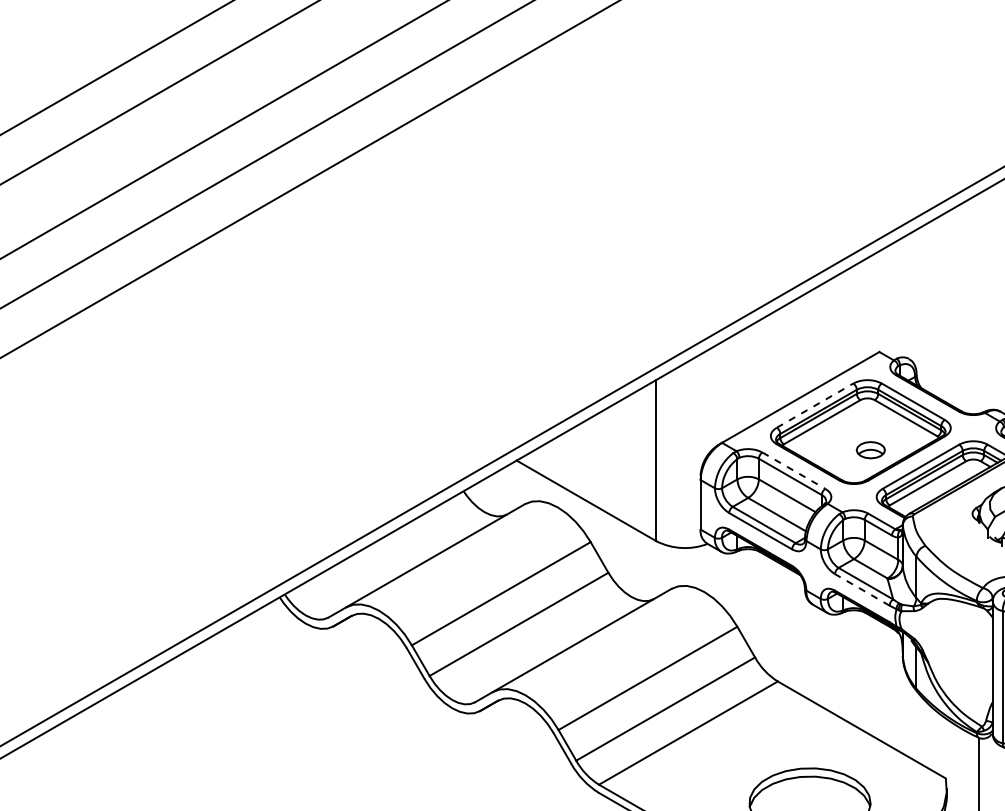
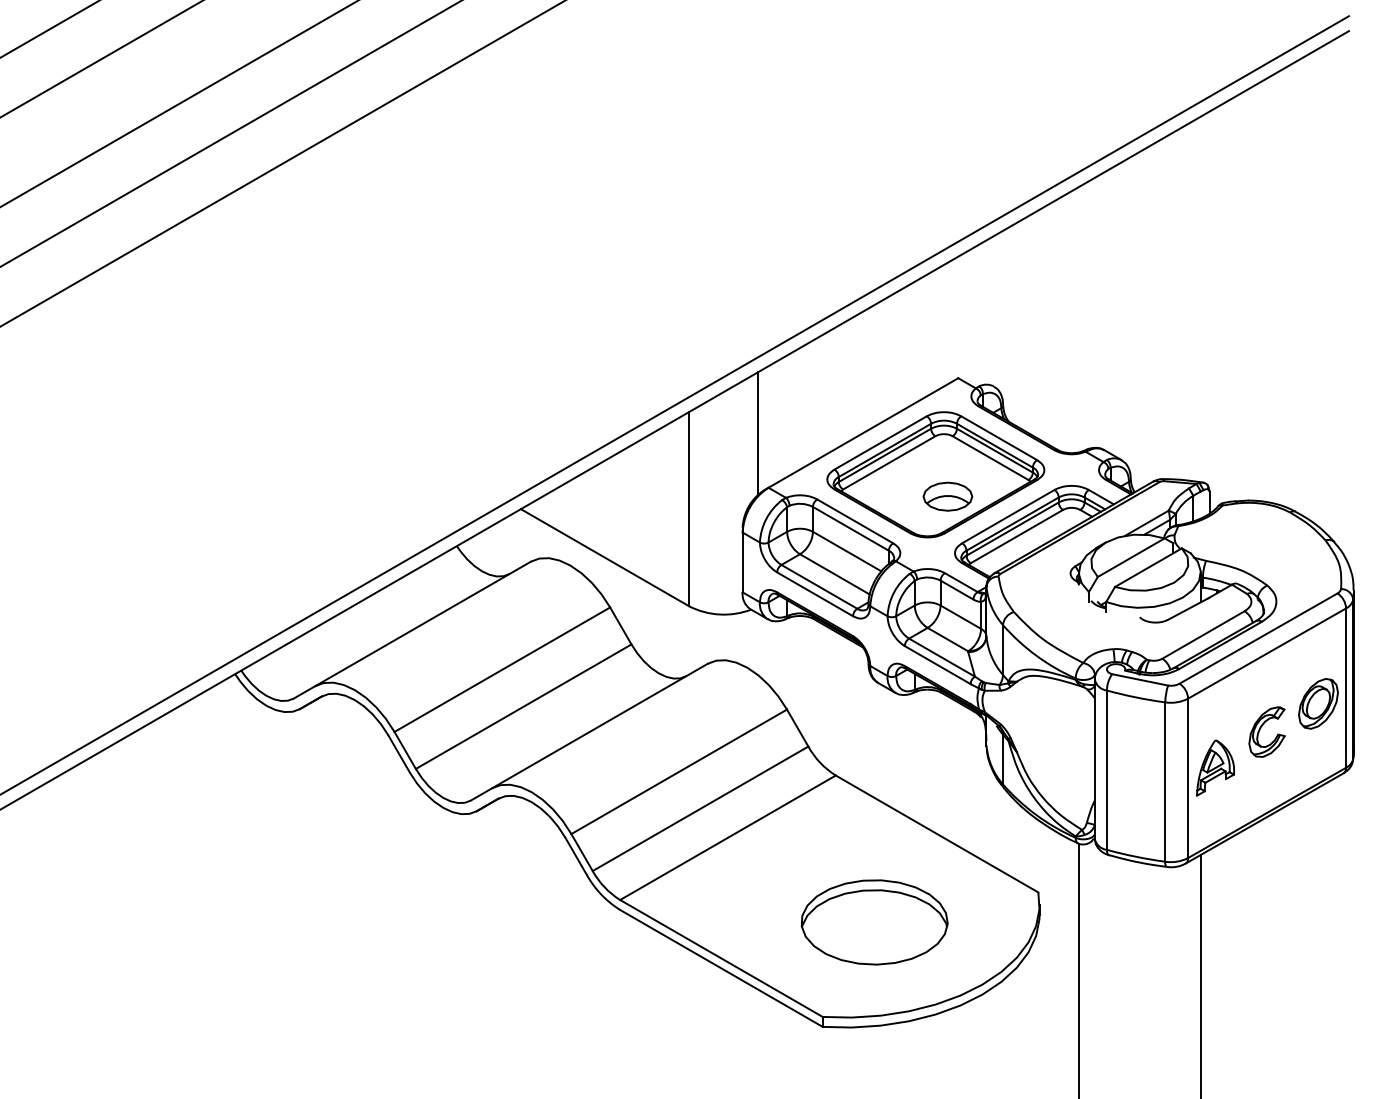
line: (713, 397) -> (758, 433), added
line: (815, 405) -> (881, 442), dashed -> solid
part: (870, 450) -> (947, 496), size x1.43
line: (794, 470) -> (855, 521), dashed -> solid
line: (862, 589) -> (937, 664), dashed -> solid

